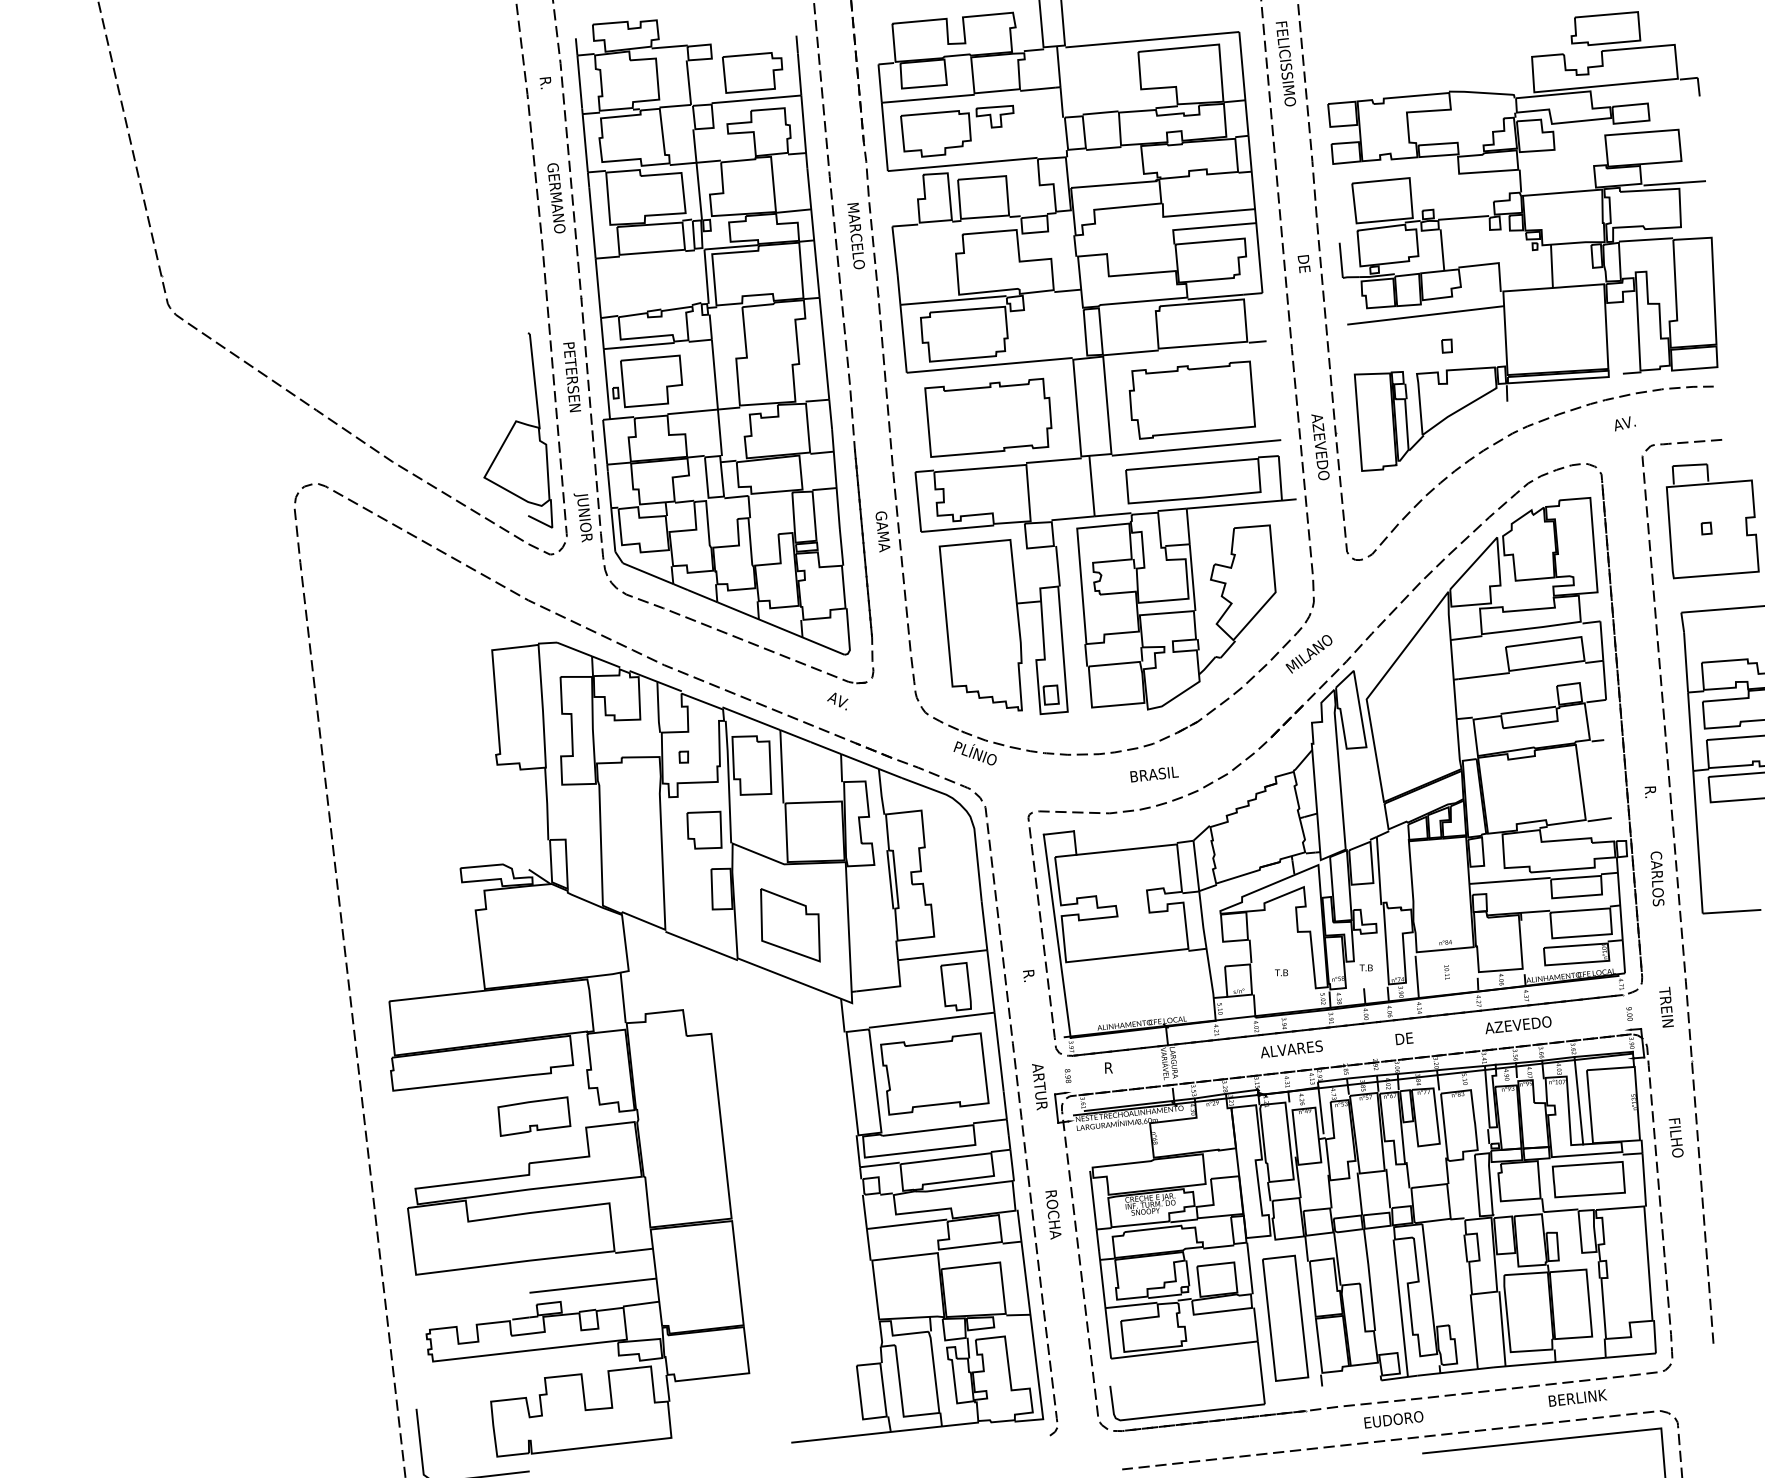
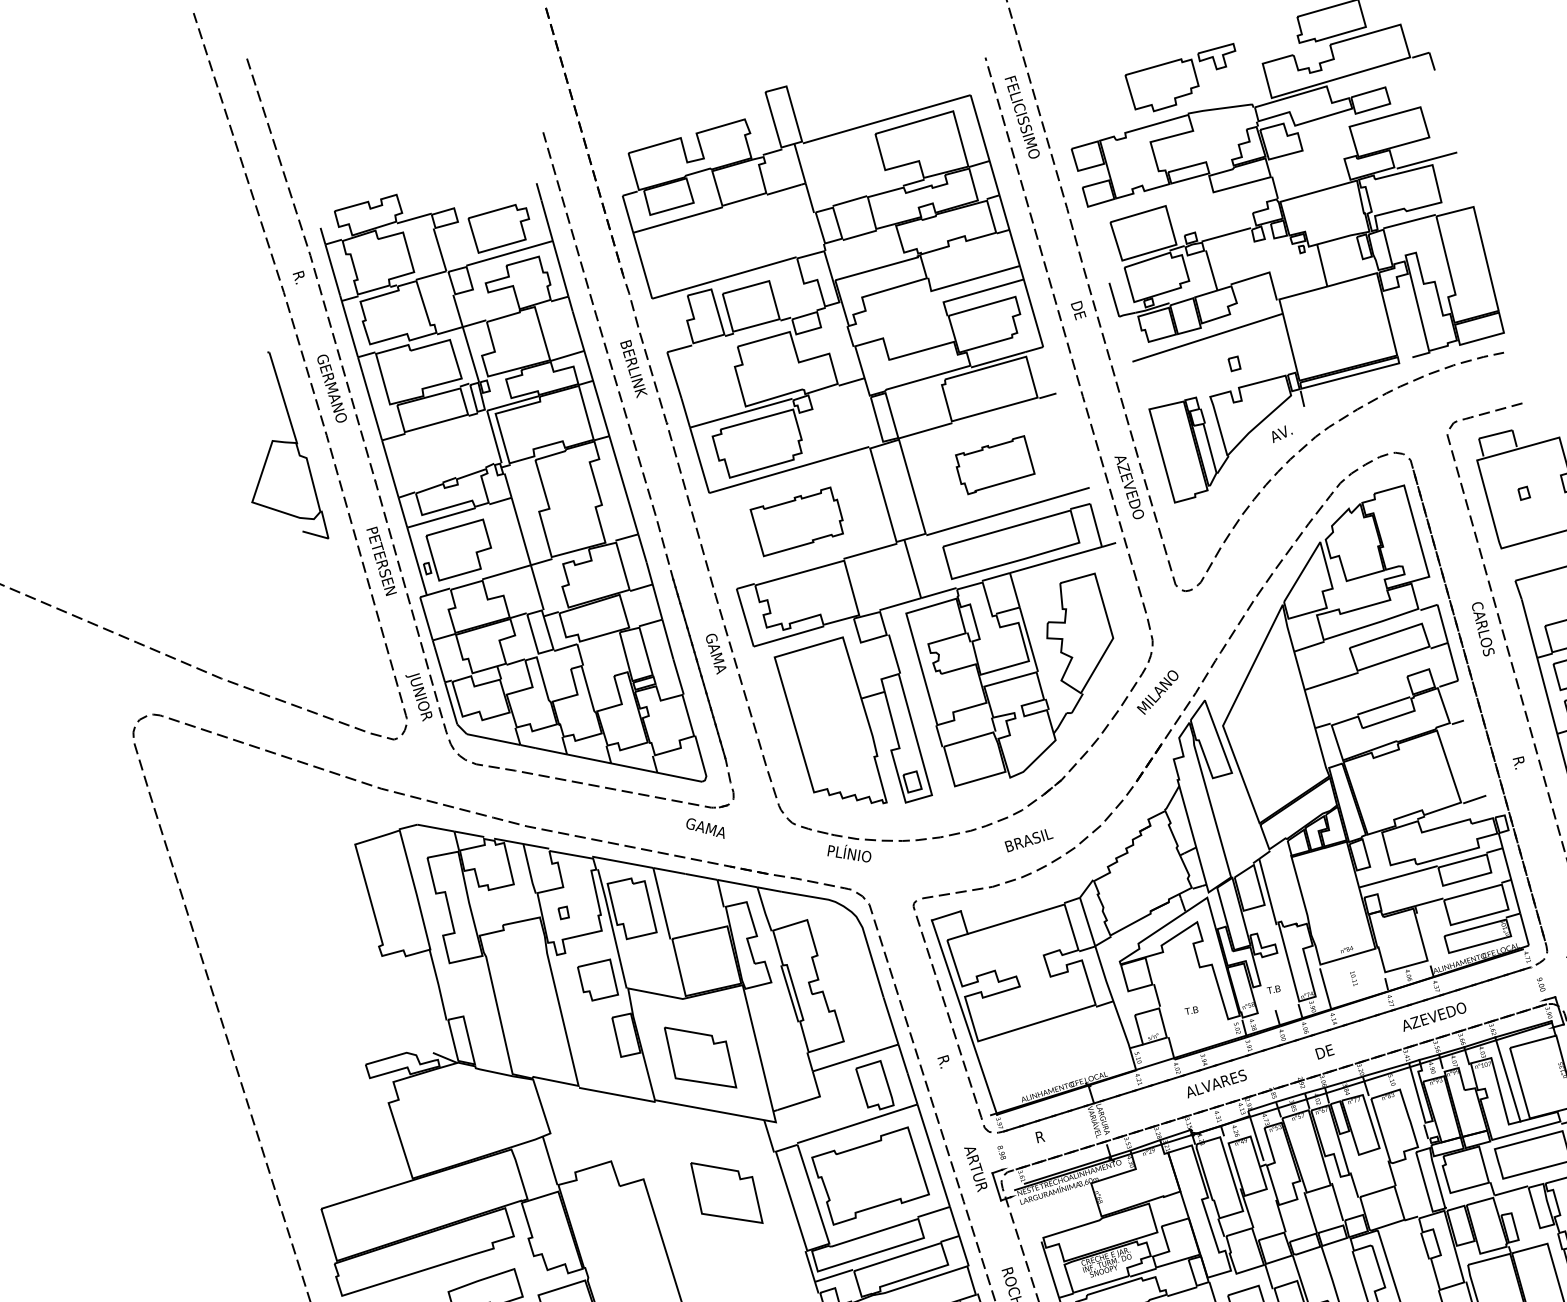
part: (957, 130) -> (1183, 78), moved
text: (855, 235) -> (632, 368), MARCELO -> BERLINK
part: (1191, 399) -> (993, 464), size x0.6
part: (988, 417) -> (798, 521), size x0.7
text: (1625, 423) -> (1282, 433), moved
part: (518, 430) -> (276, 449), moved
text: (838, 701) -> (704, 828), AV. -> GAMA
text: (1657, 878) -> (1483, 628), moved
part: (790, 1063) -> (726, 1193), added

